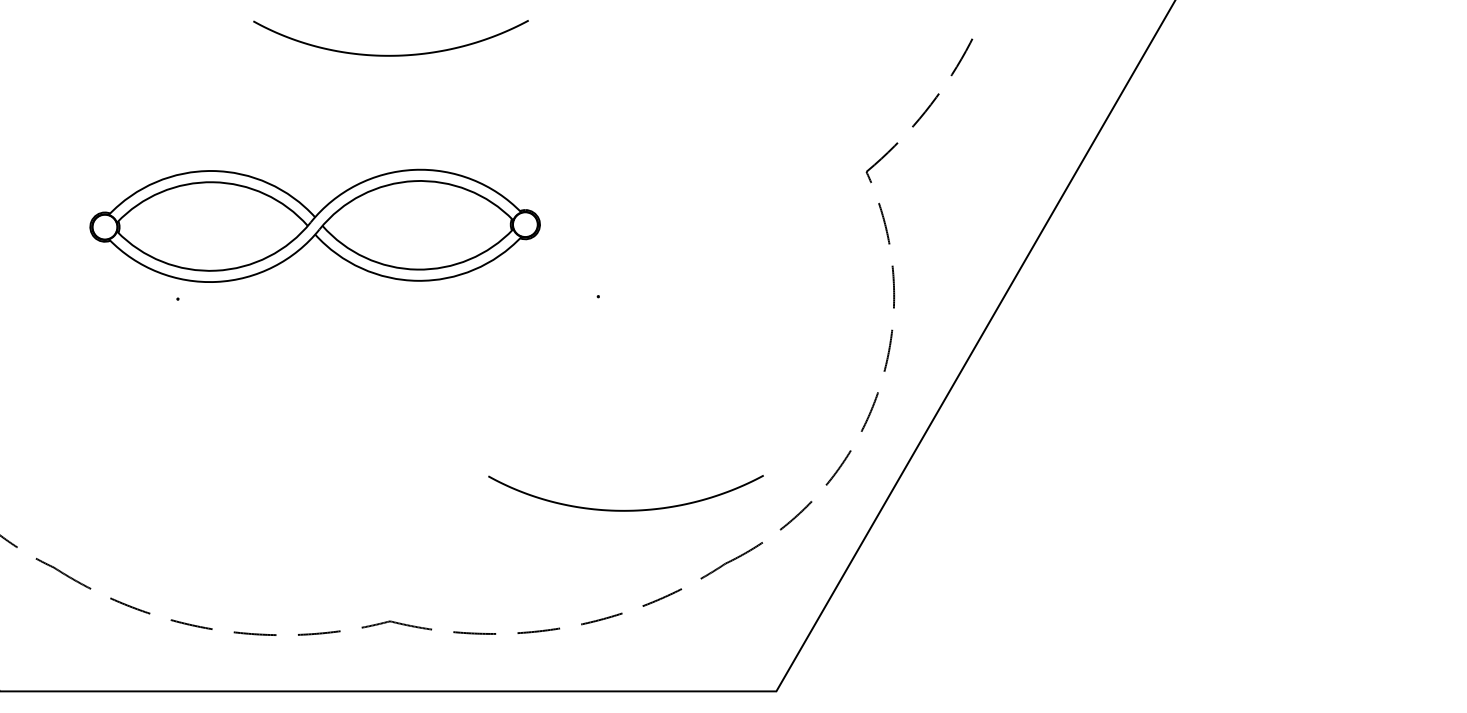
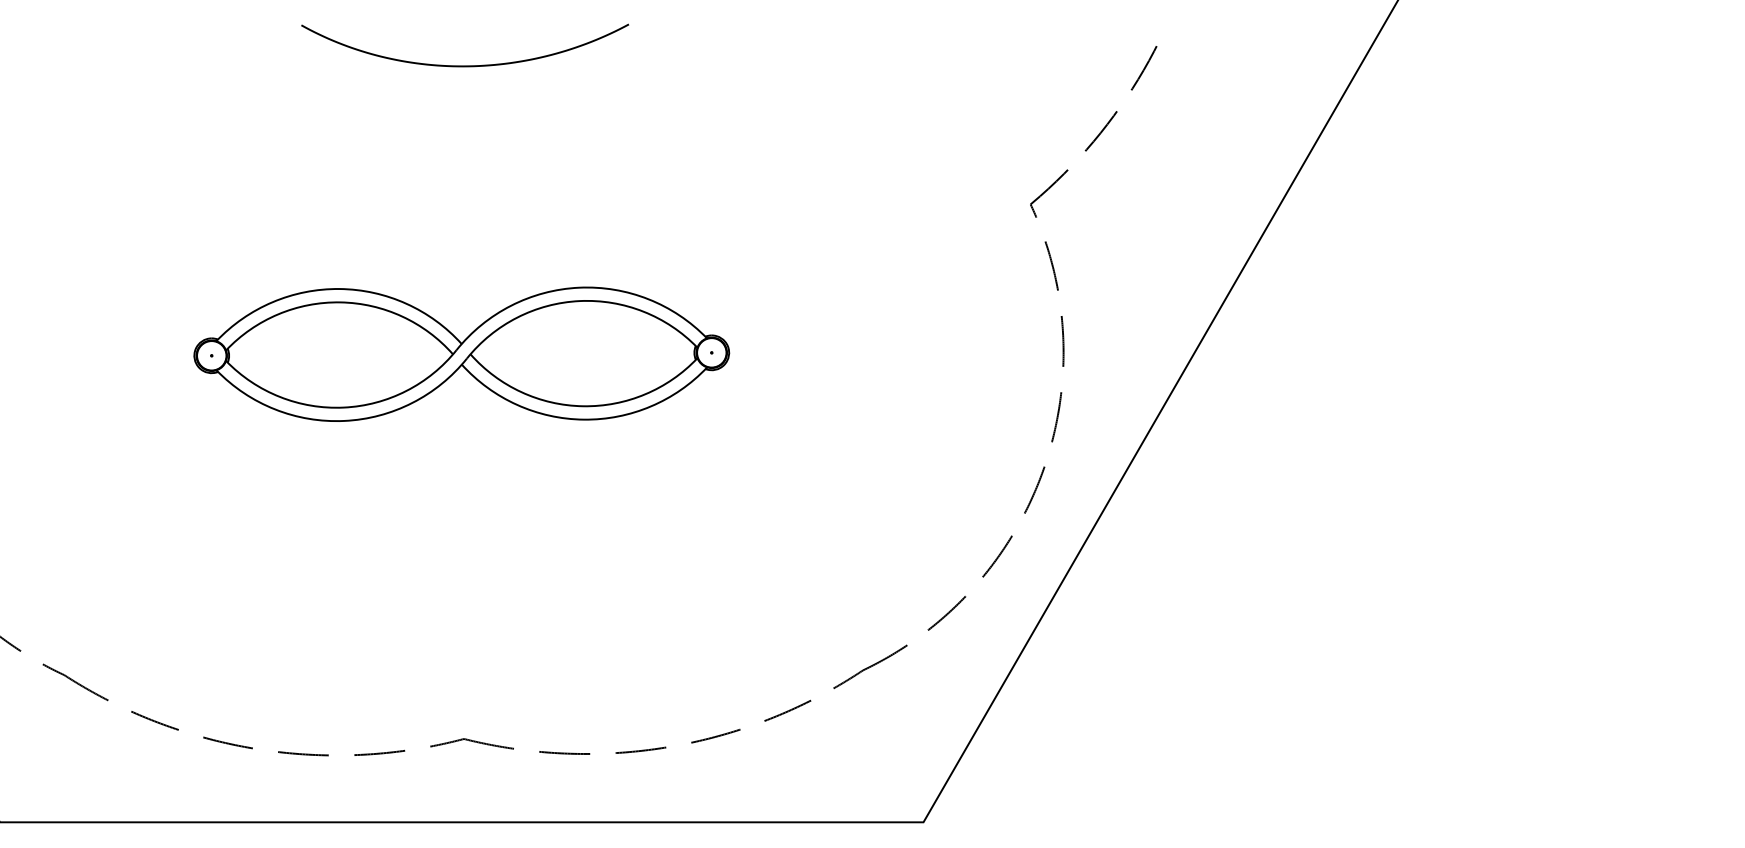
part: (314, 225) -> (460, 353), moved
curve: (625, 509) -> (744, 605), removed

